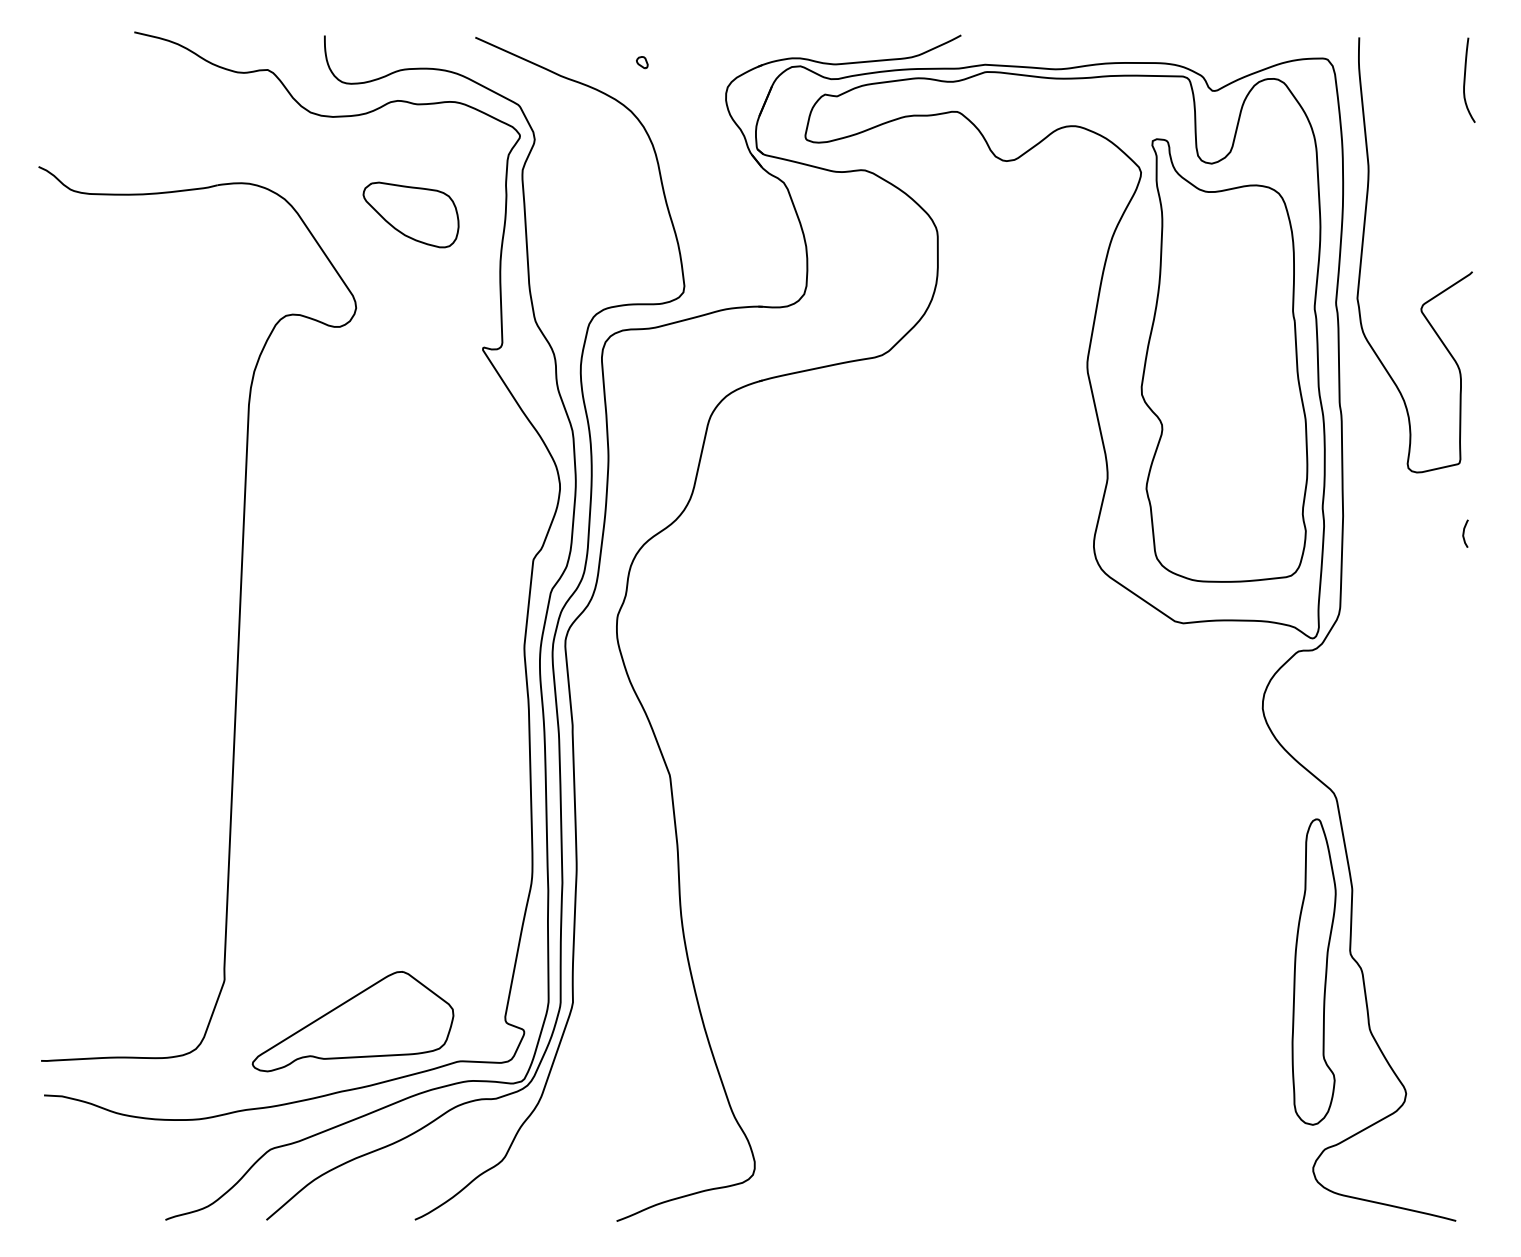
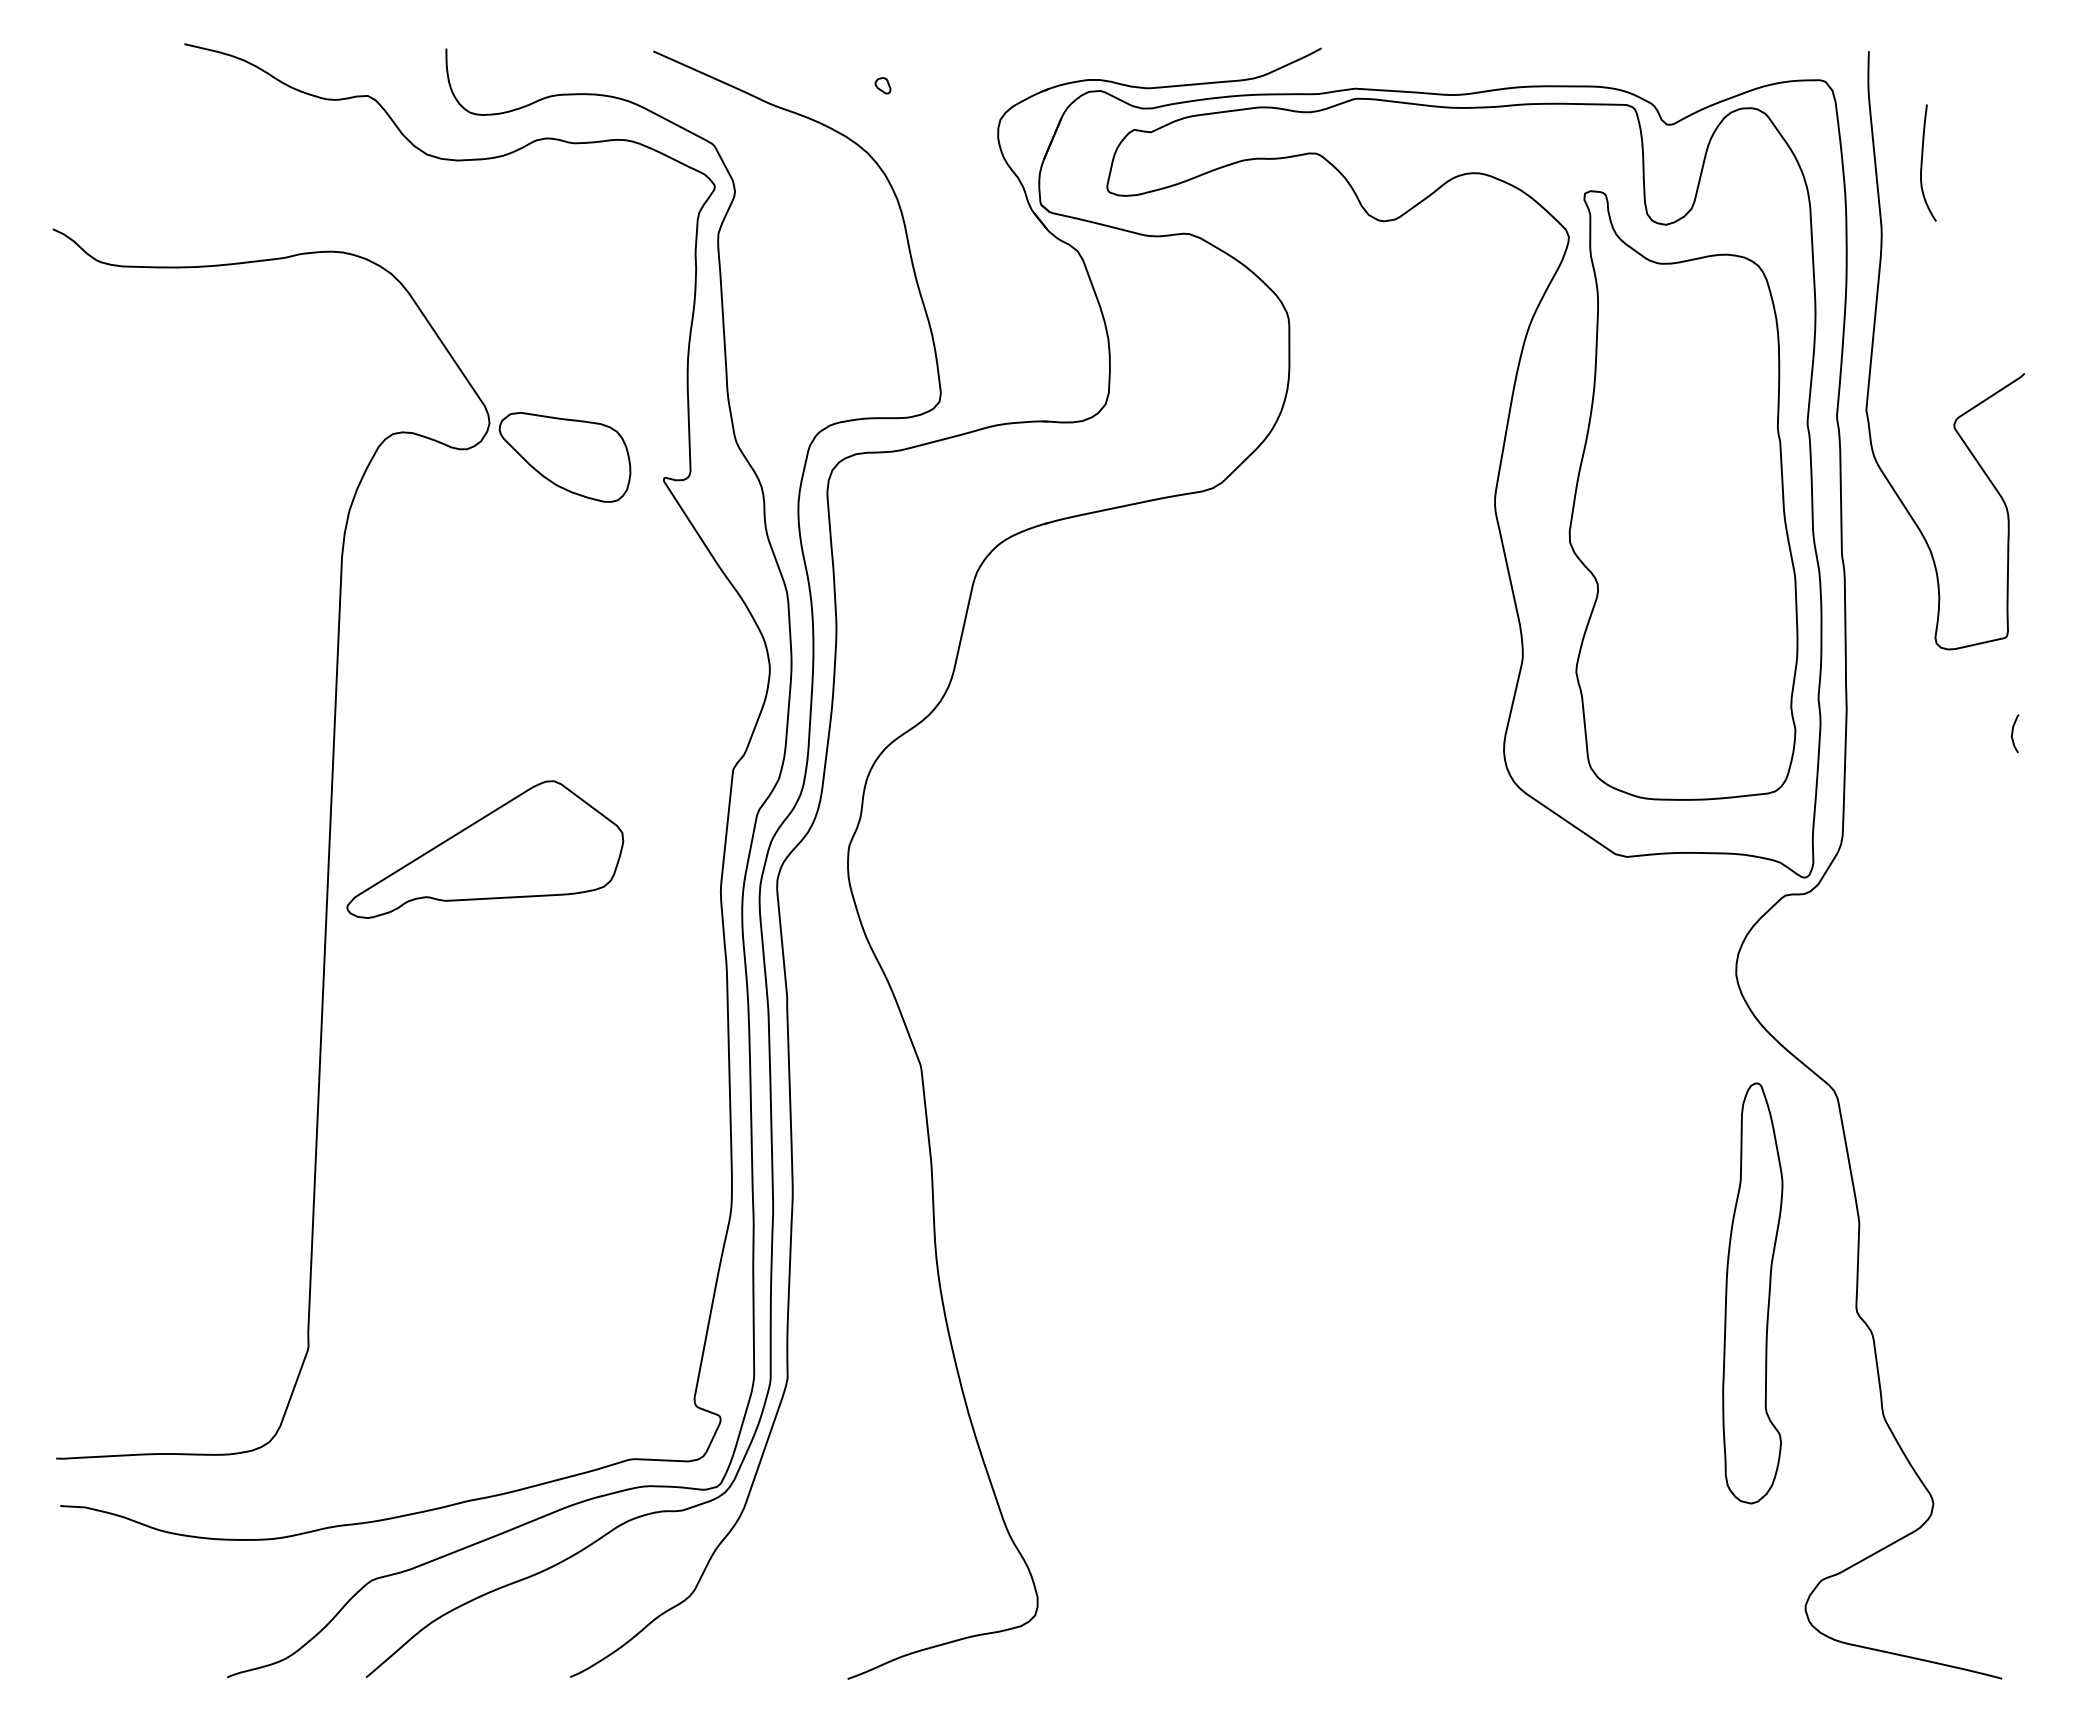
curve: (1465, 79) -> (1922, 162), moved
part: (410, 215) -> (564, 457), moved
part: (1313, 972) -> (1752, 1293), moved
part: (353, 1021) -> (485, 849), moved

